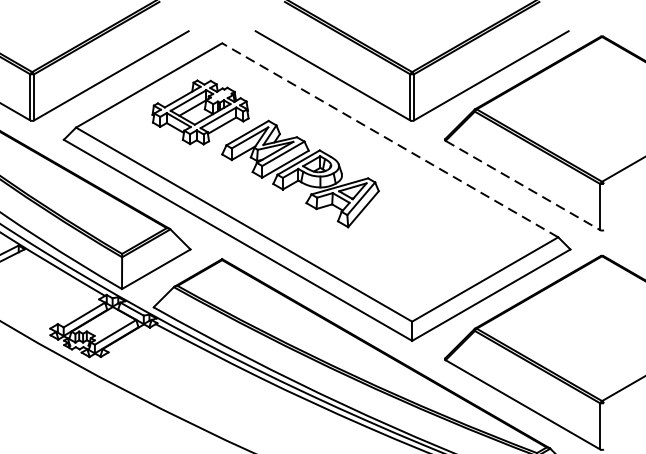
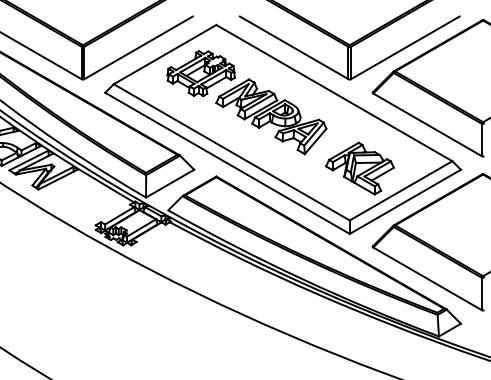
line: (388, 139) -> (333, 92), dashed -> solid
line: (522, 184) -> (427, 124), dashed -> solid
part: (426, 247) -> (359, 168), added

